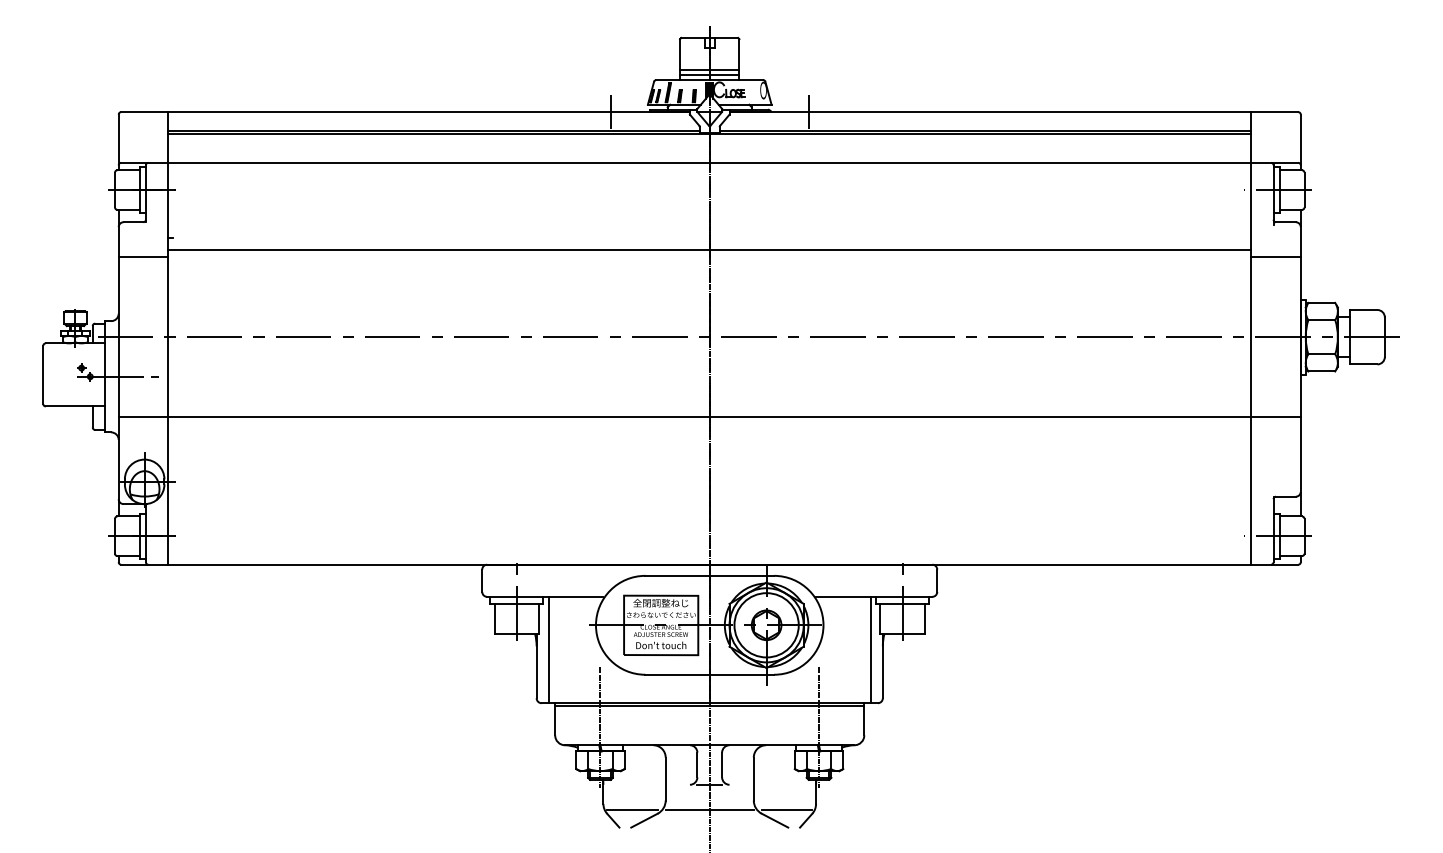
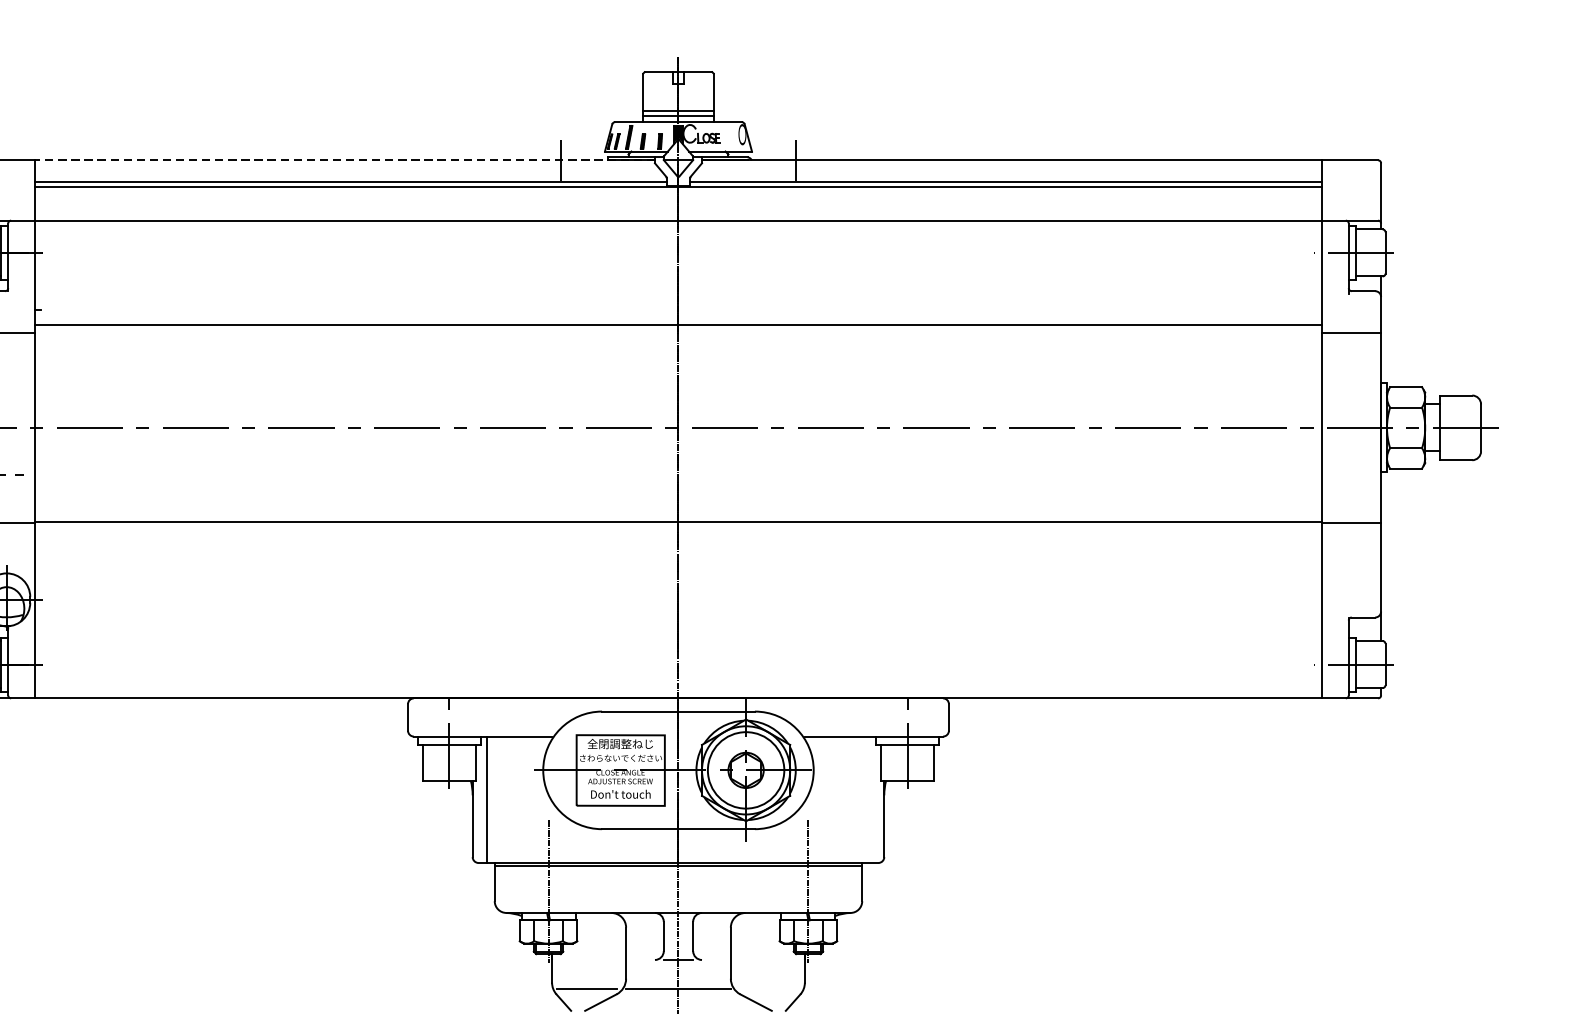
line: (429, 112) -> (345, 160), solid -> dashed
line: (870, 649) -> (869, 799), removed
line: (786, 809) -> (769, 989), removed

